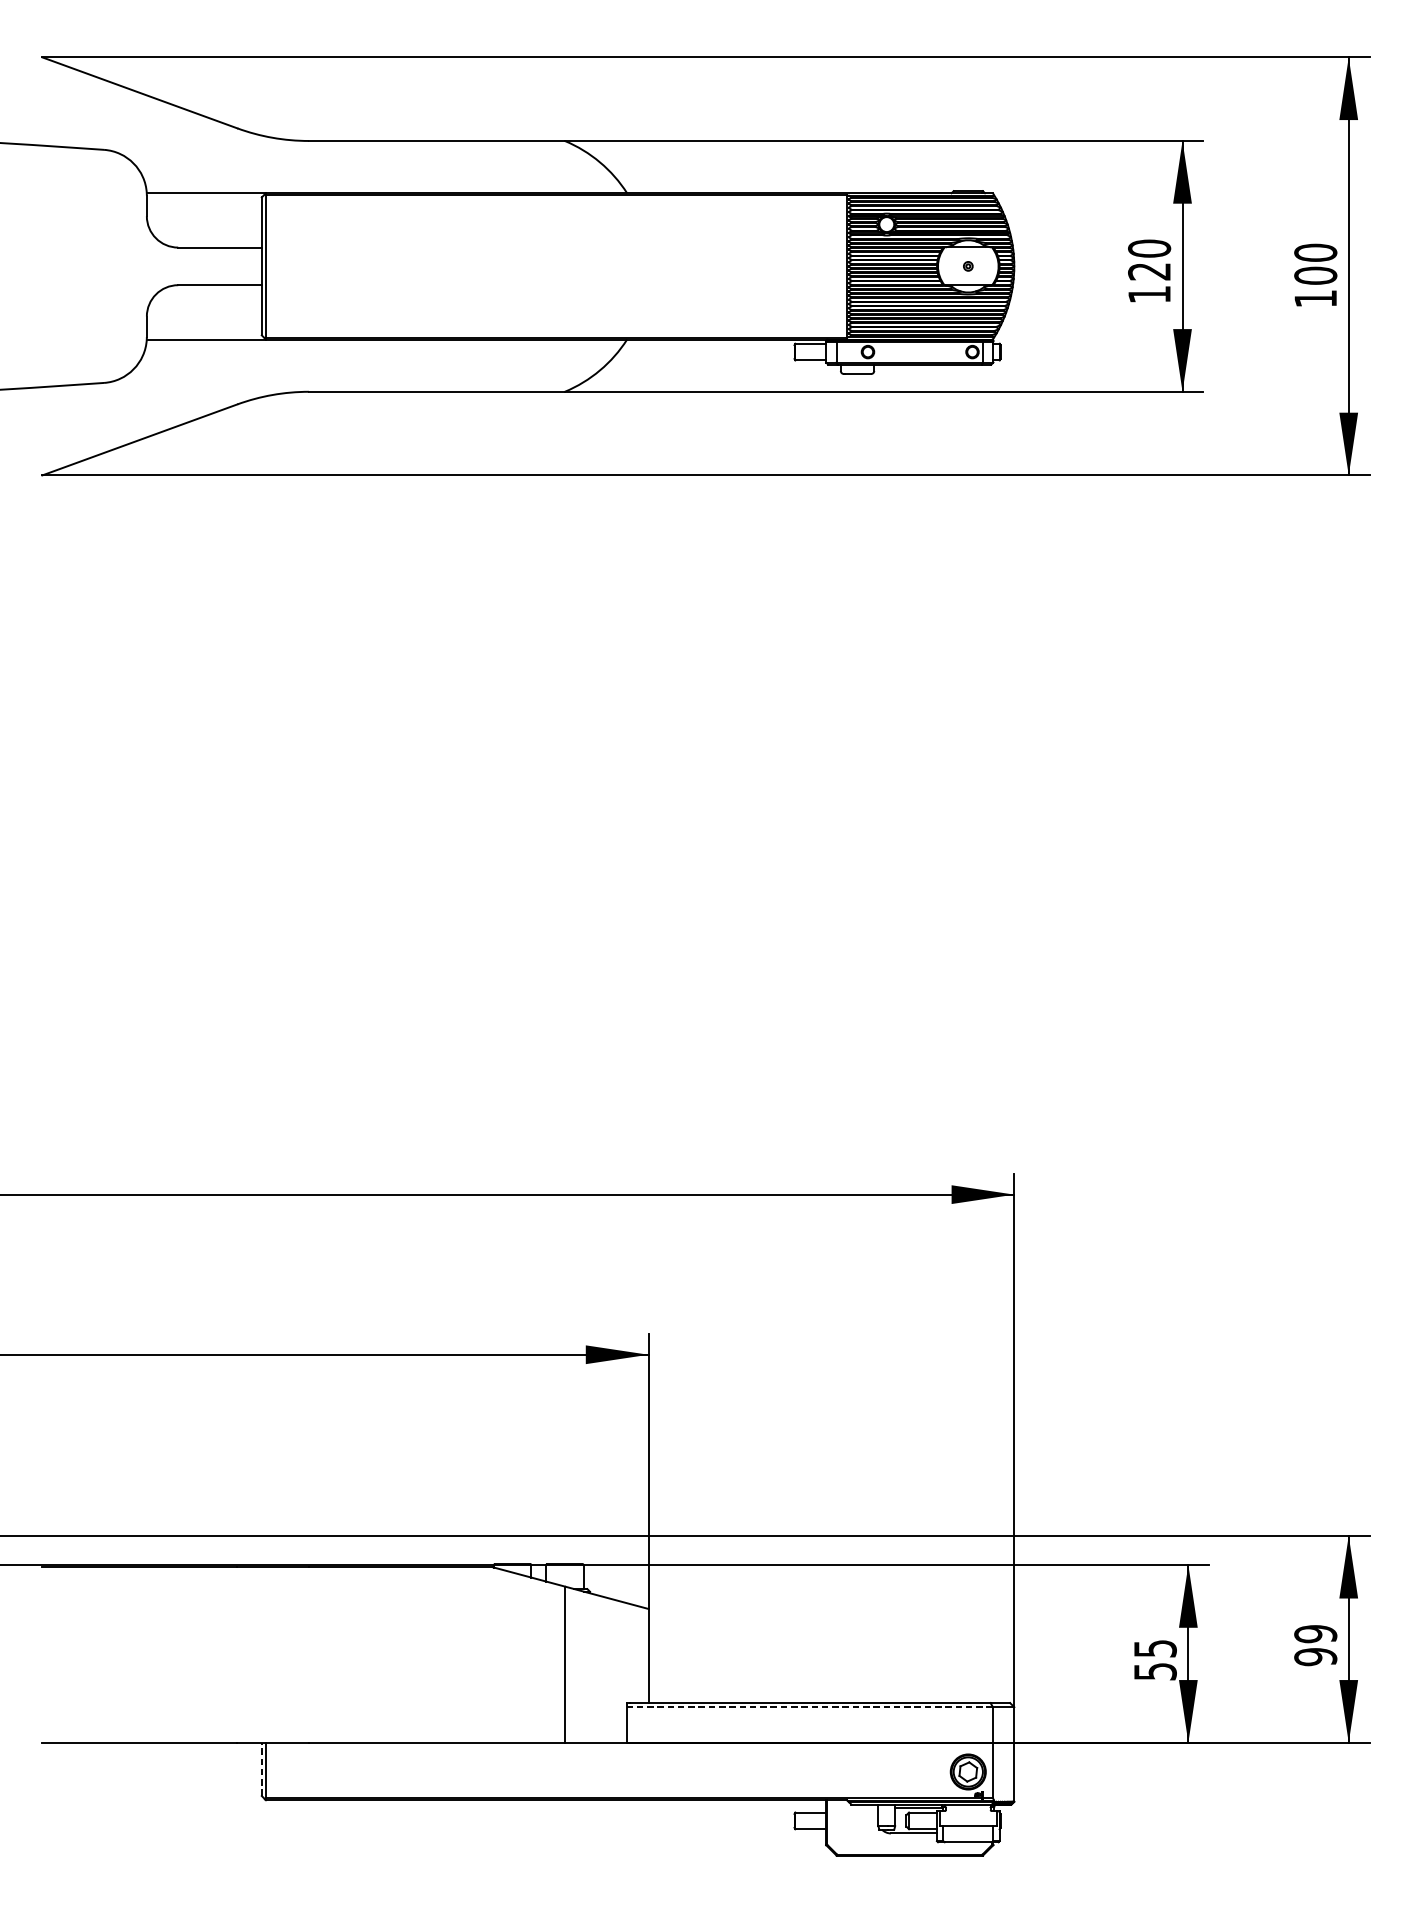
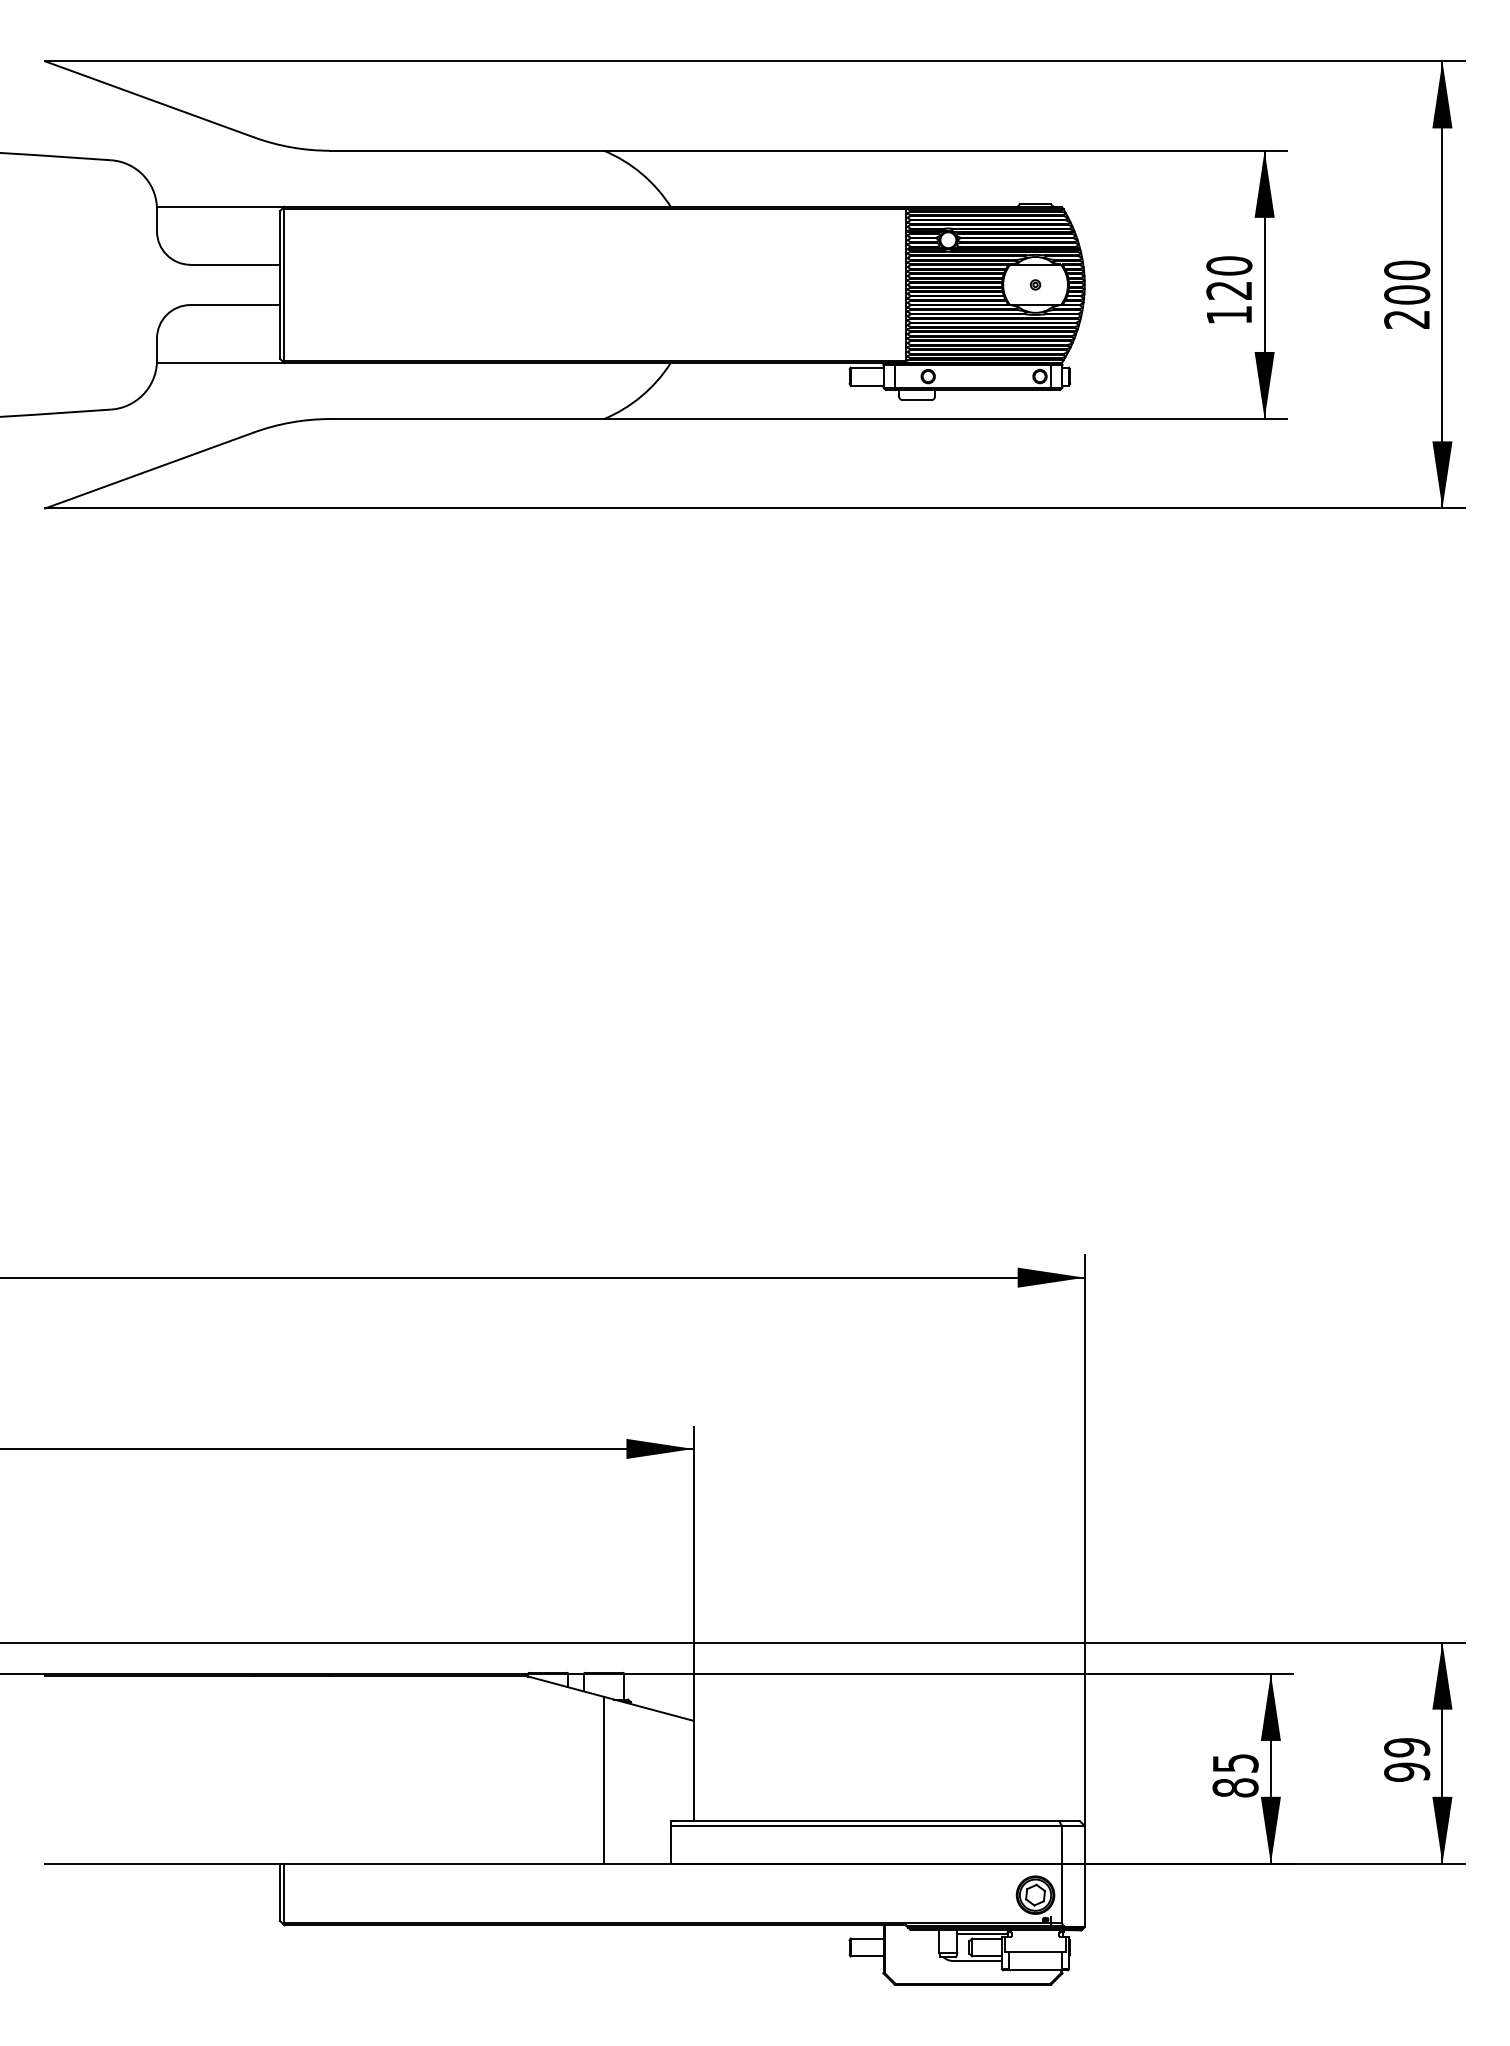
text: (1315, 298) -> (1406, 319), 100 -> 200
text: (1155, 1671) -> (1235, 1787), 55 -> 85
line: (810, 1706) -> (866, 1825), dashed -> solid
line: (261, 1769) -> (279, 1892), dashed -> solid

